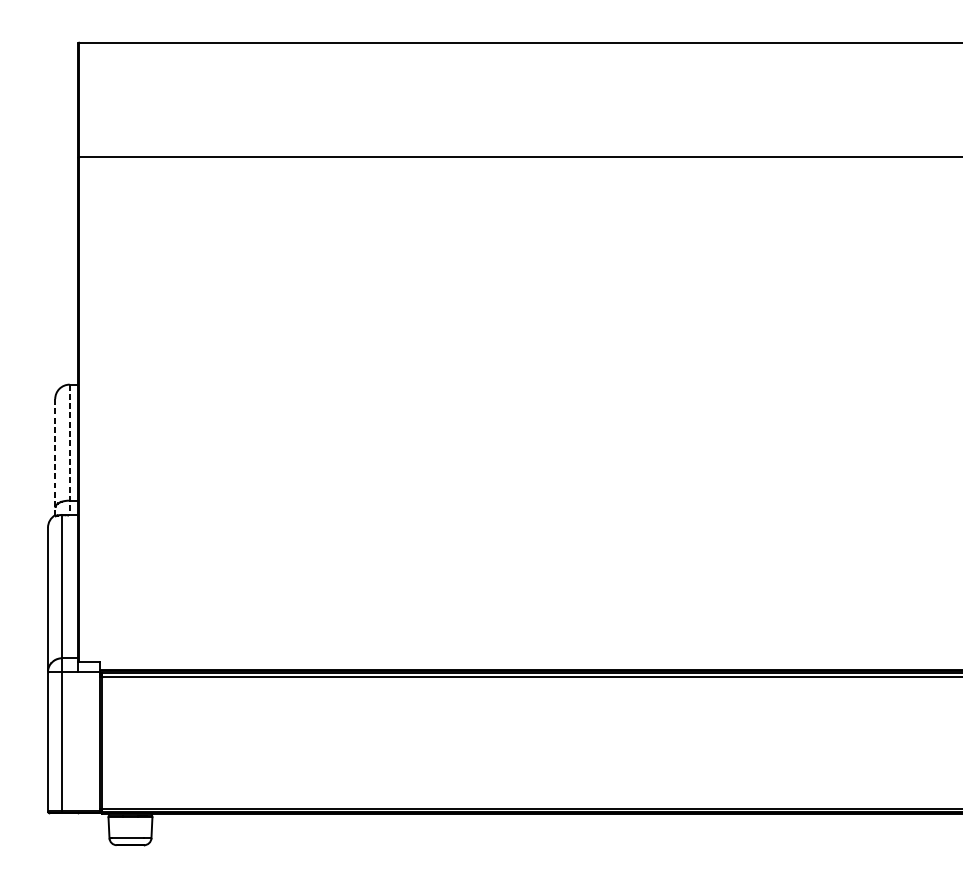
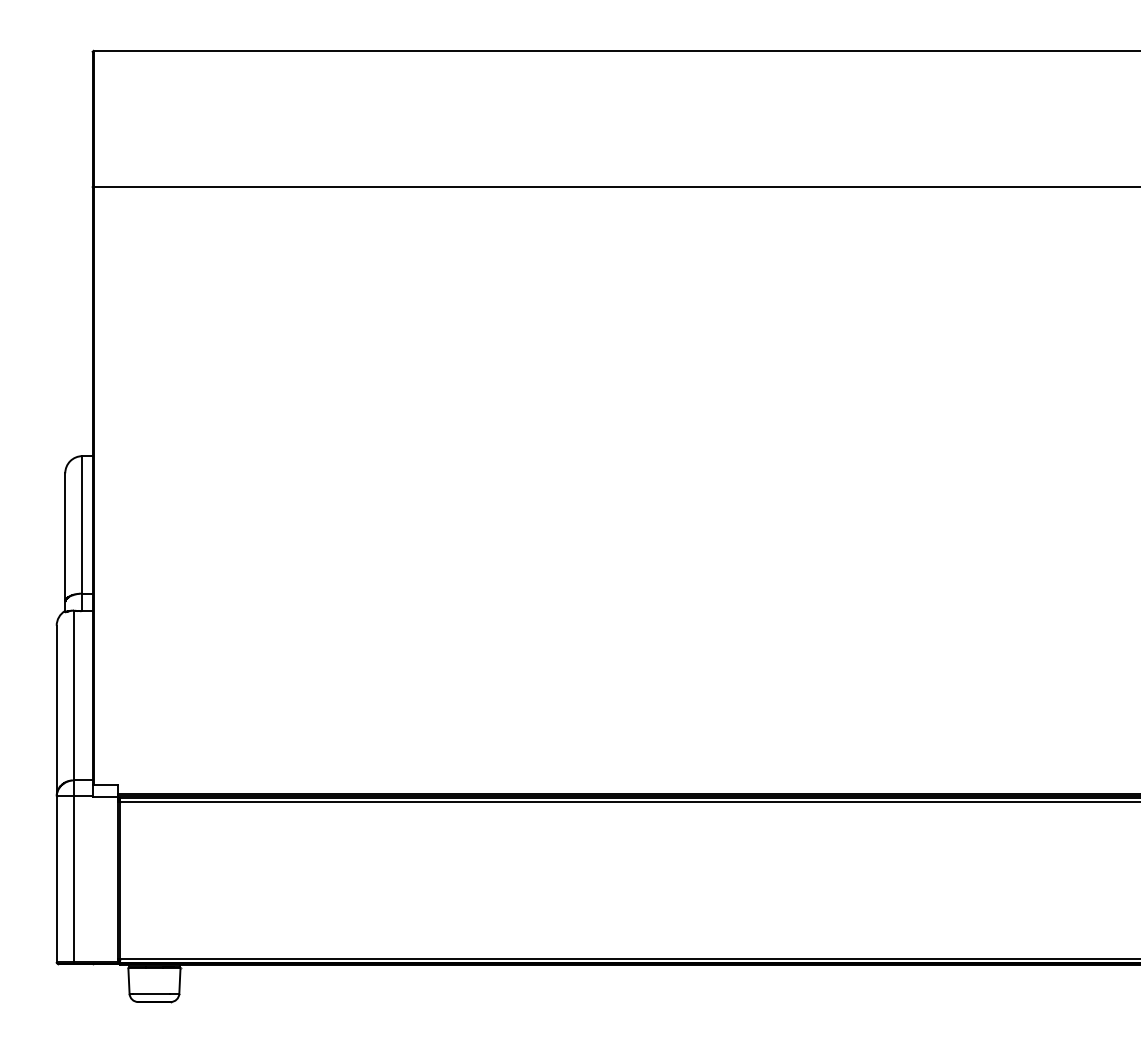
line: (69, 449) -> (82, 533), dashed -> solid
line: (55, 457) -> (65, 542), dashed -> solid

